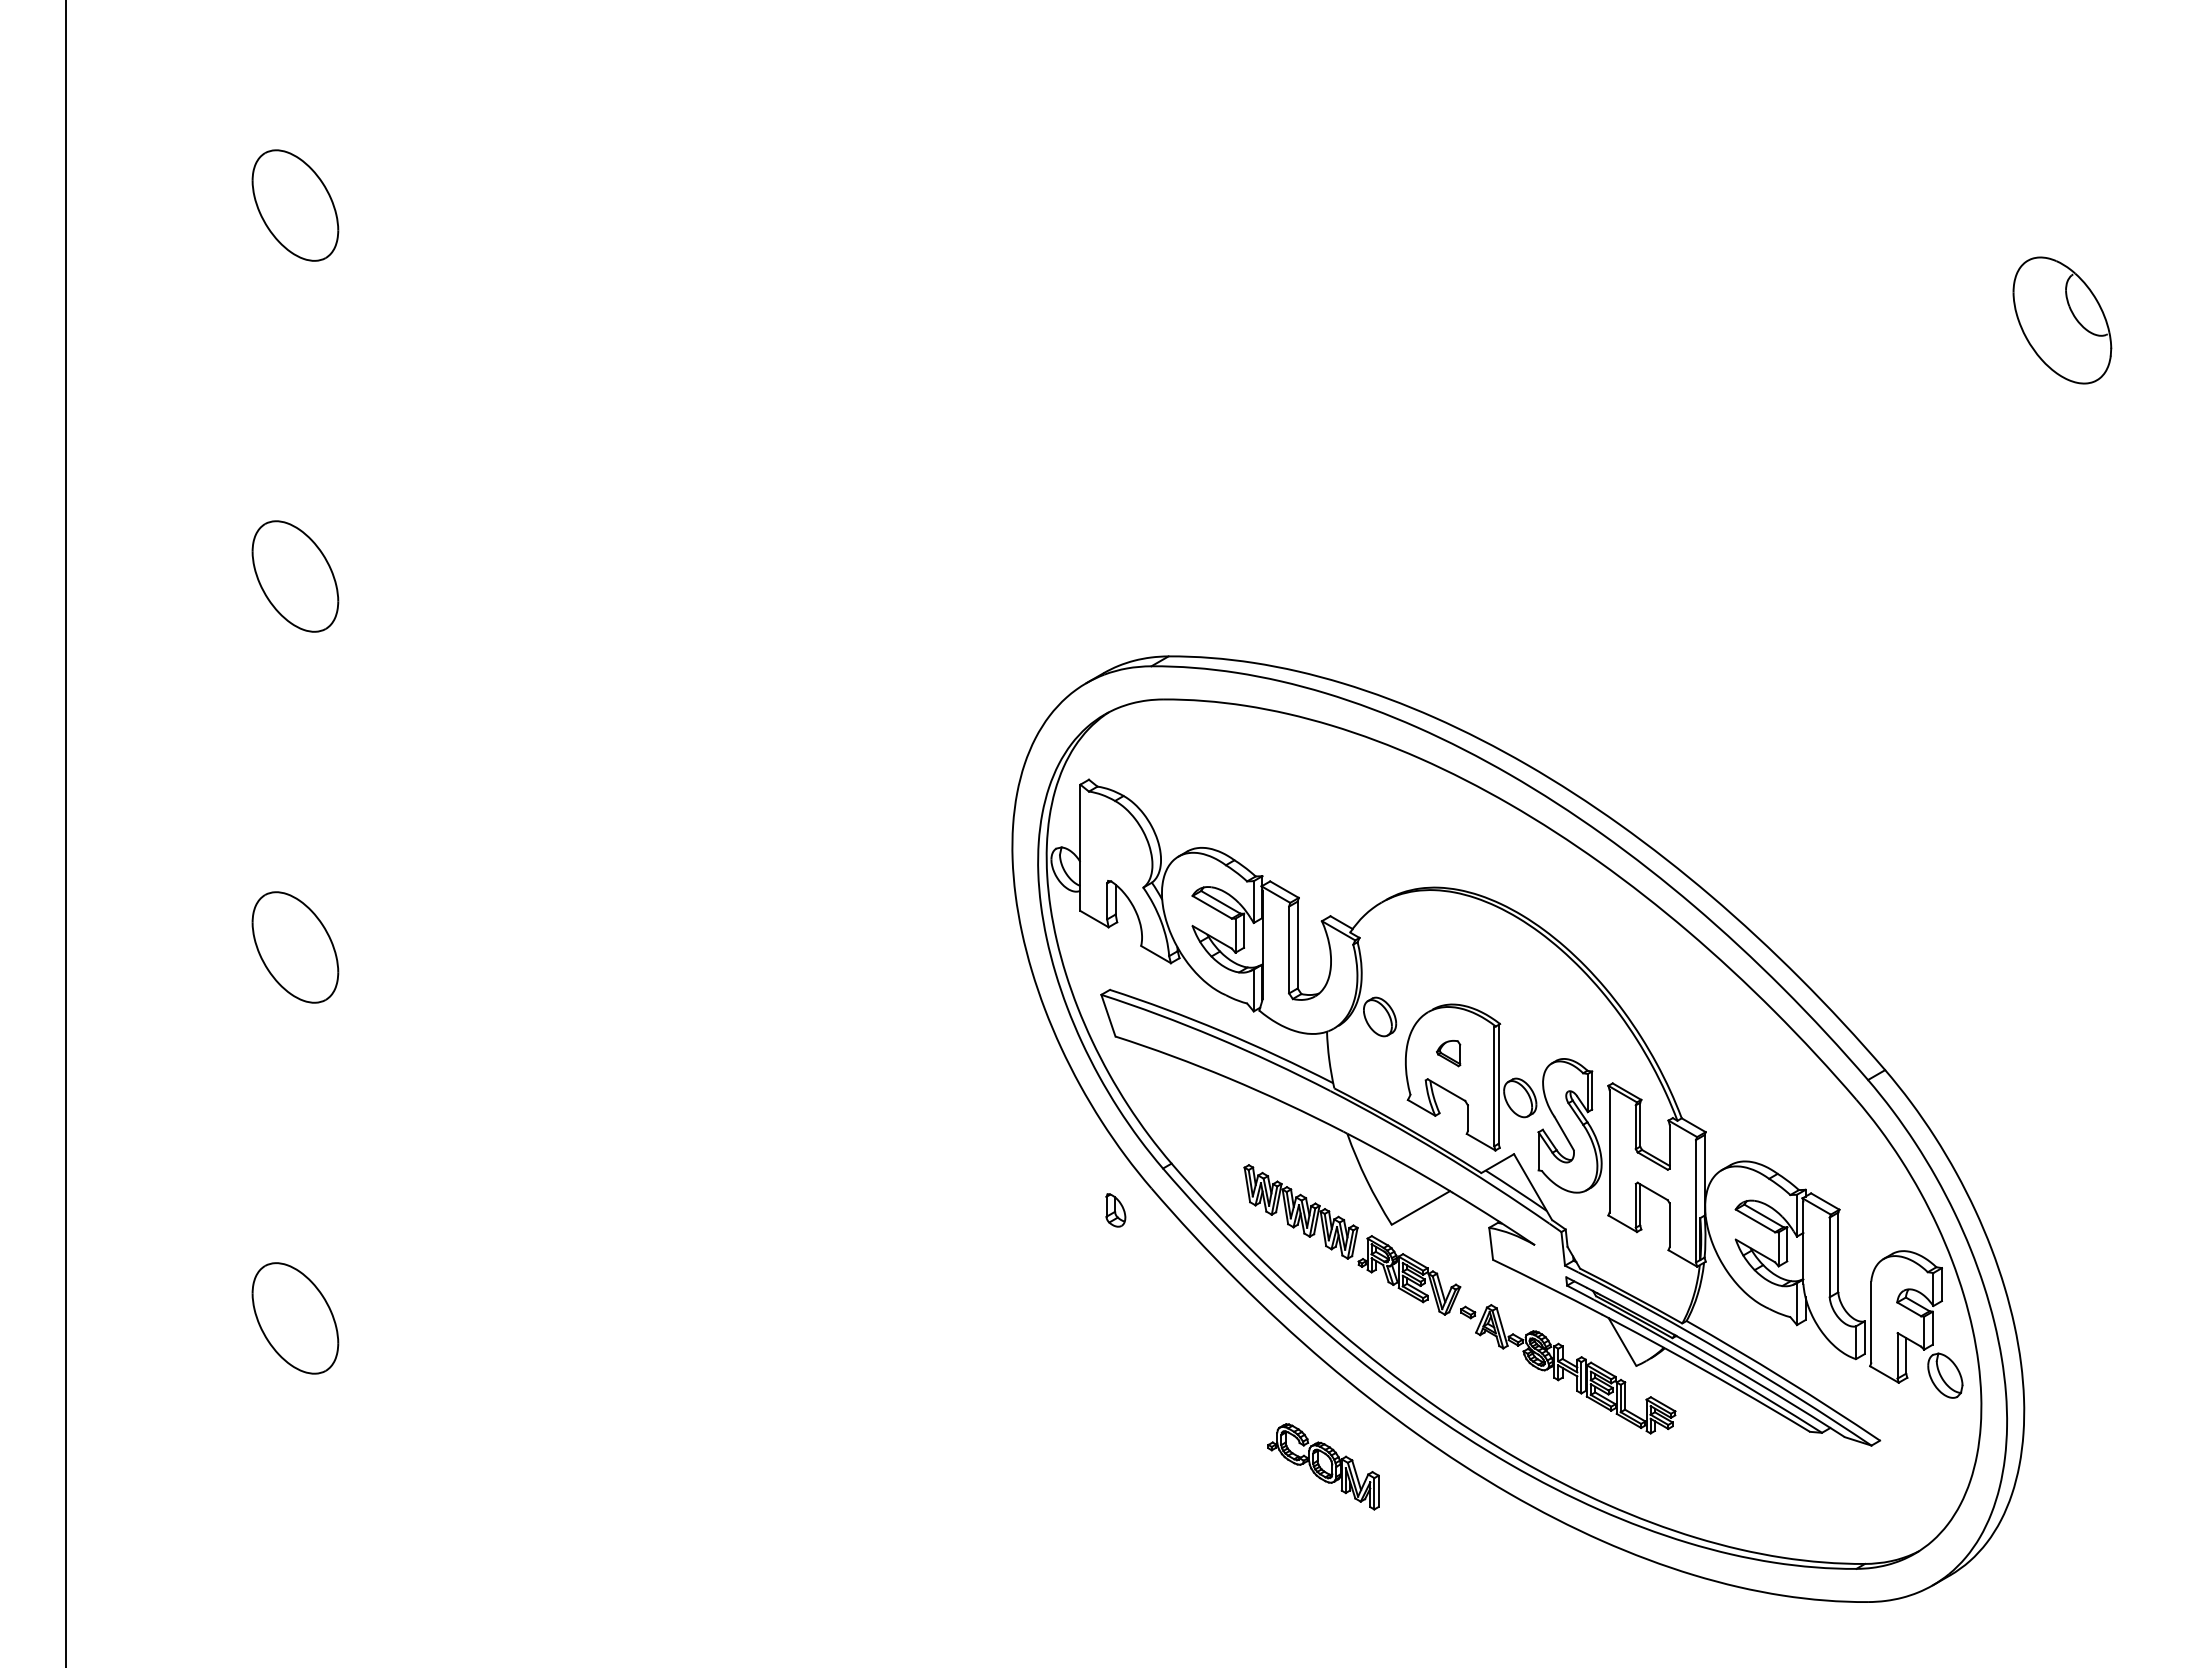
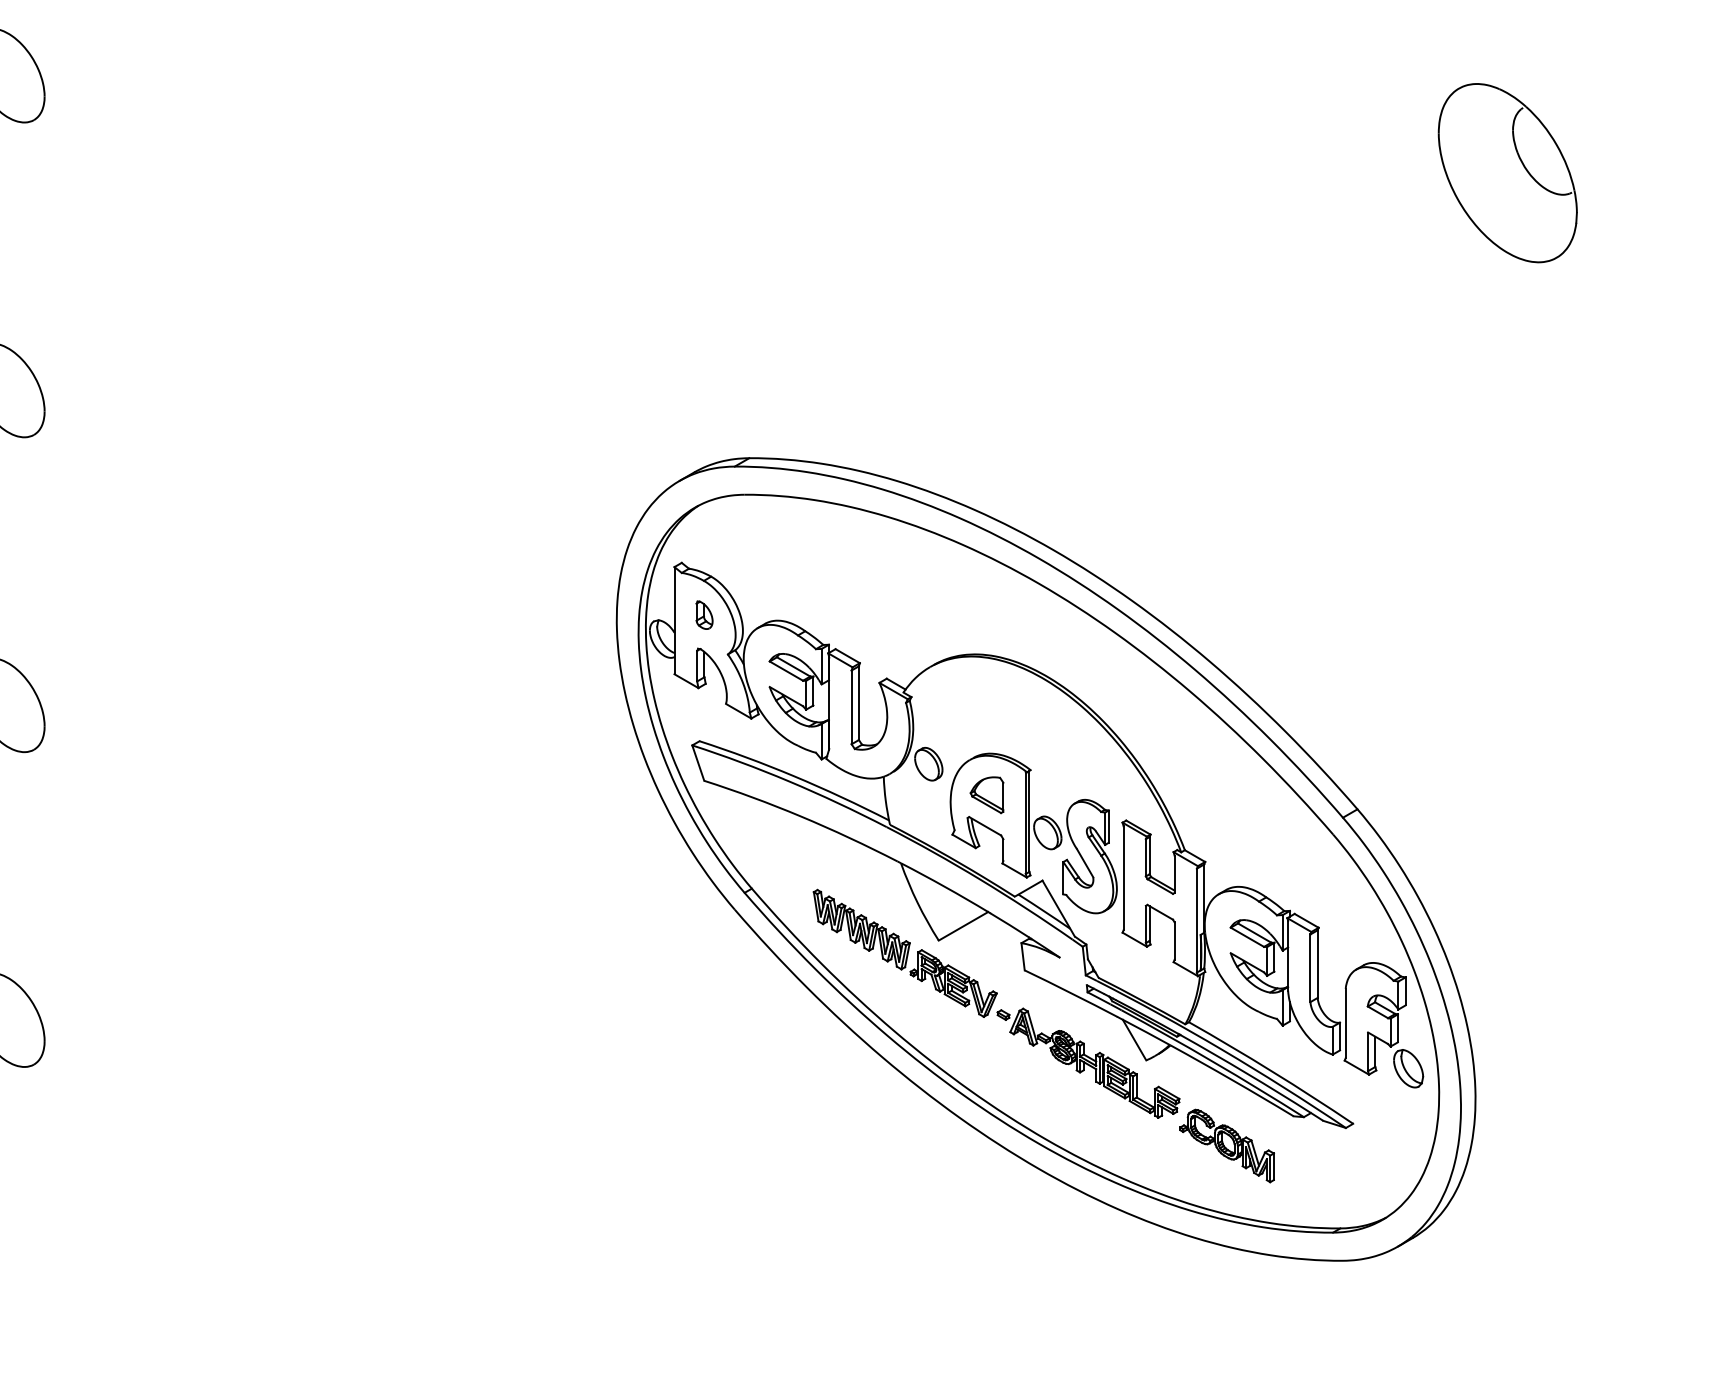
part: (2062, 320) -> (1508, 173), size x1.67
part: (1448, 1053) -> (986, 795), size x1.67
part: (1115, 1210) -> (704, 615), moved
part: (1323, 1466) -> (1227, 1145), moved

